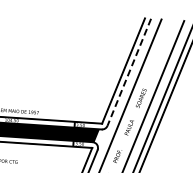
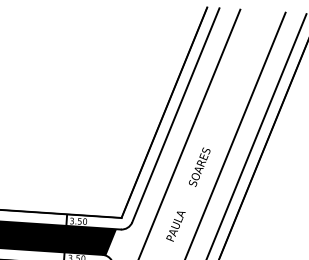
line: (129, 72) -> (176, 115), dashed -> solid

